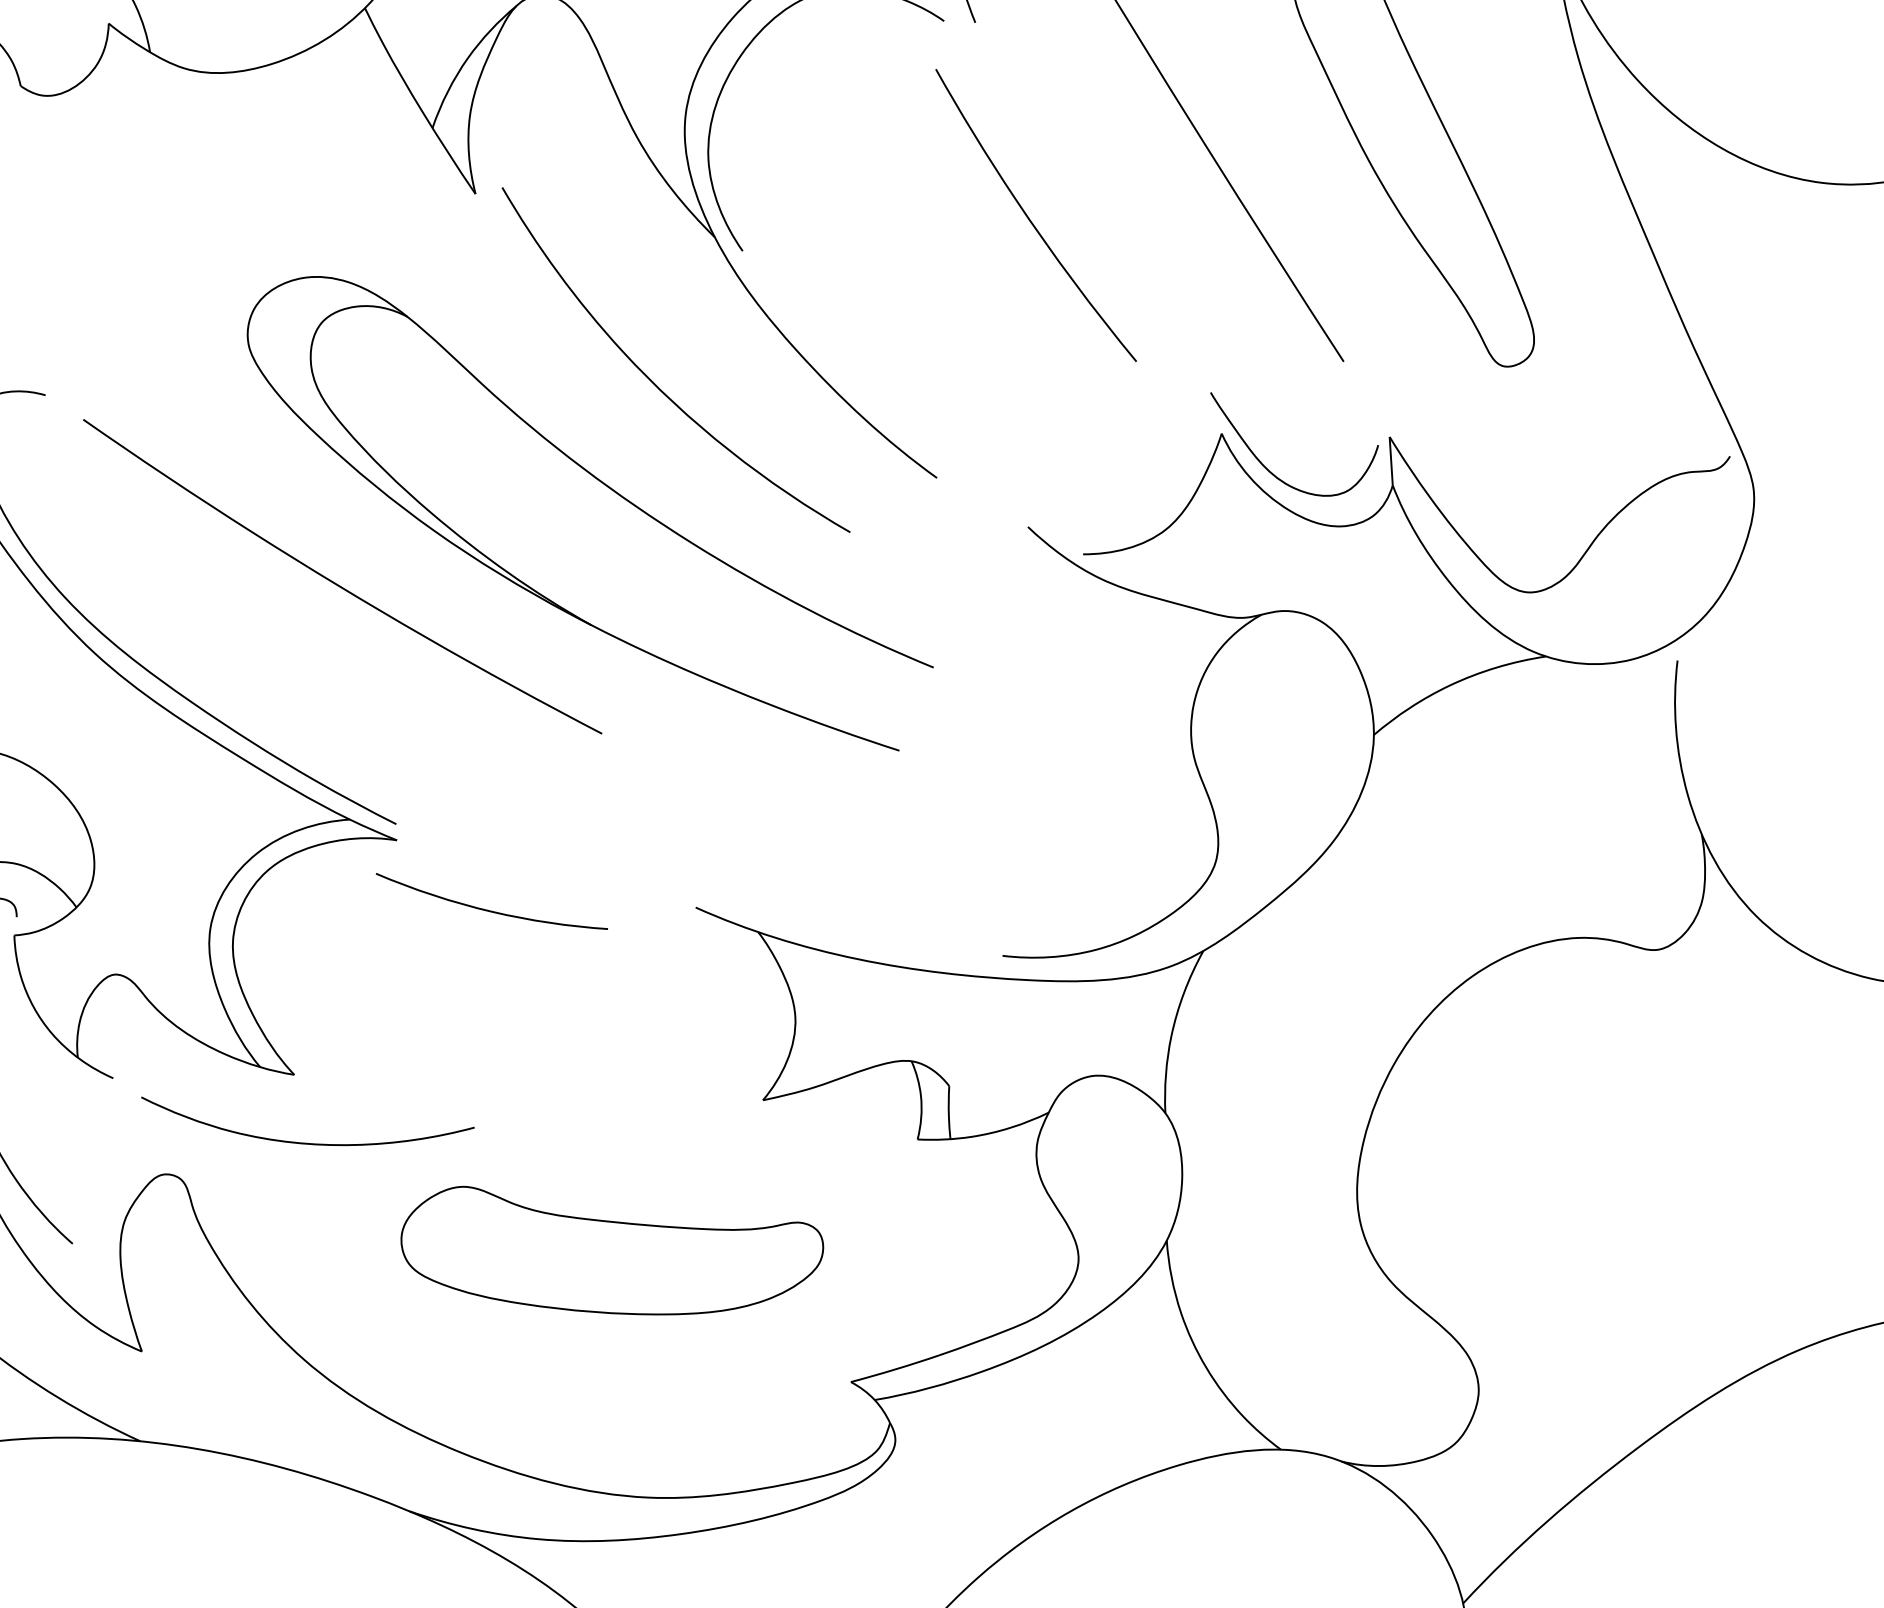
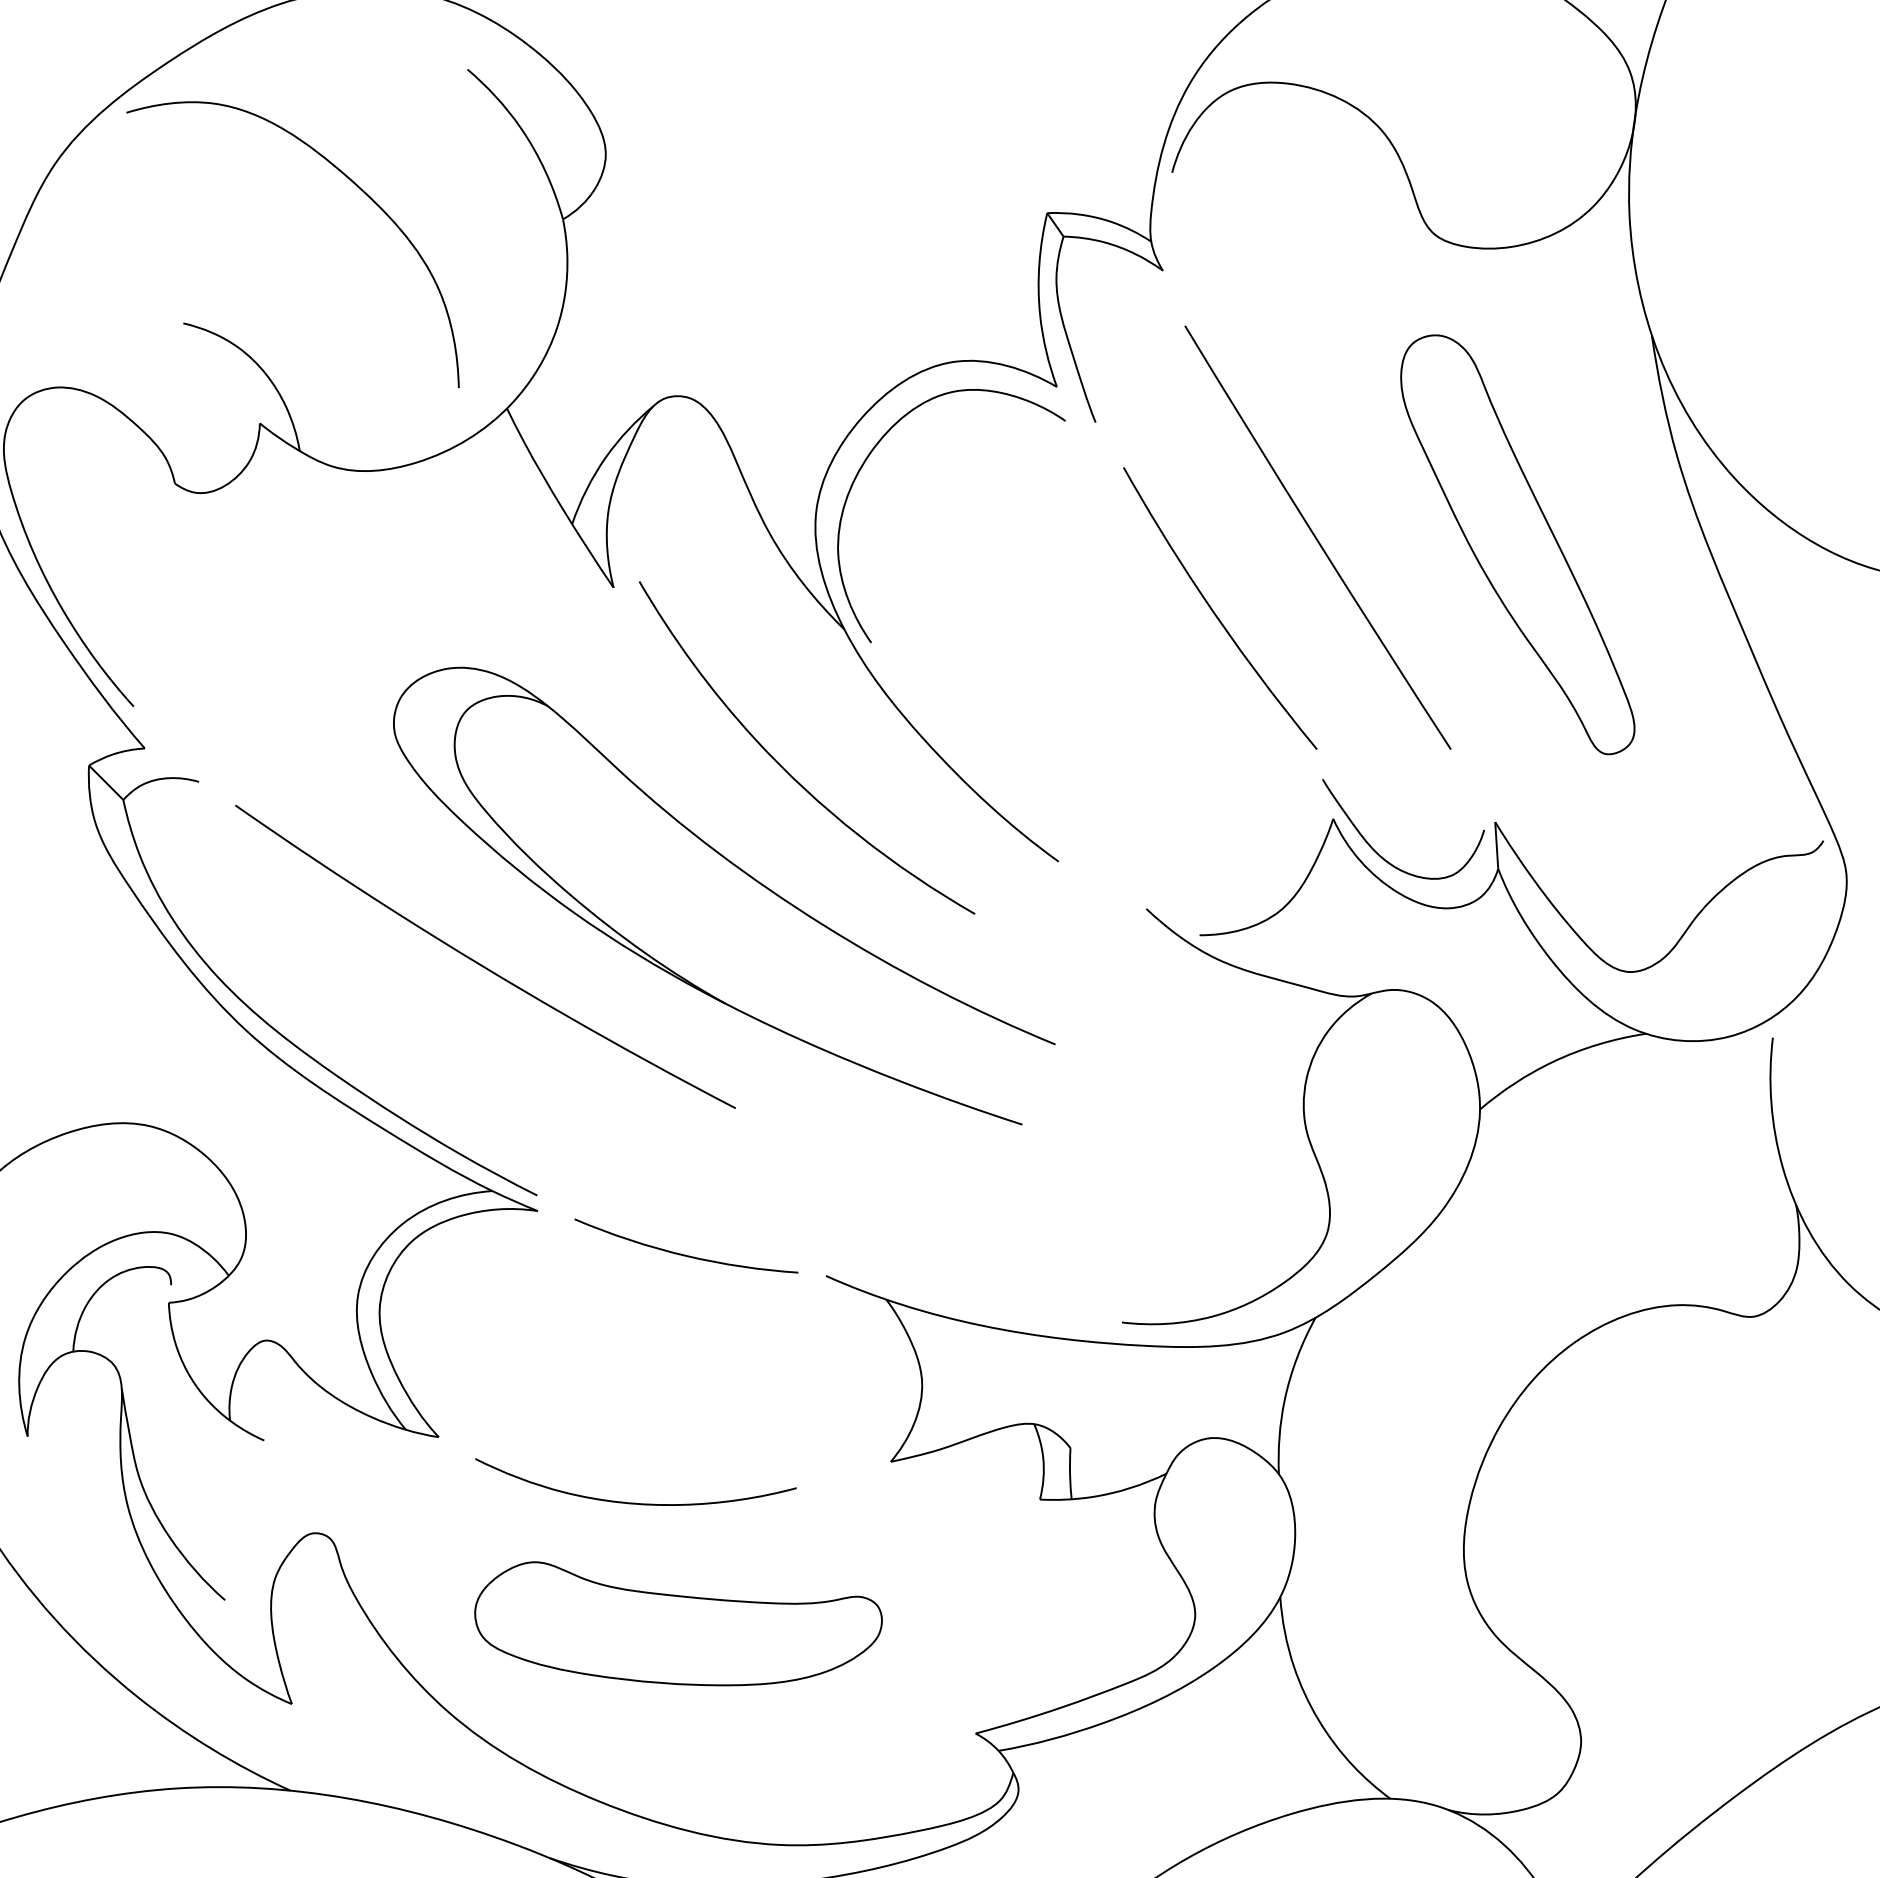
curve: (1030, 218) -> (1214, 611), moved
curve: (490, 910) -> (685, 1254), moved
curve: (307, 1142) -> (635, 1502), moved
part: (612, 1250) -> (678, 1623), moved

